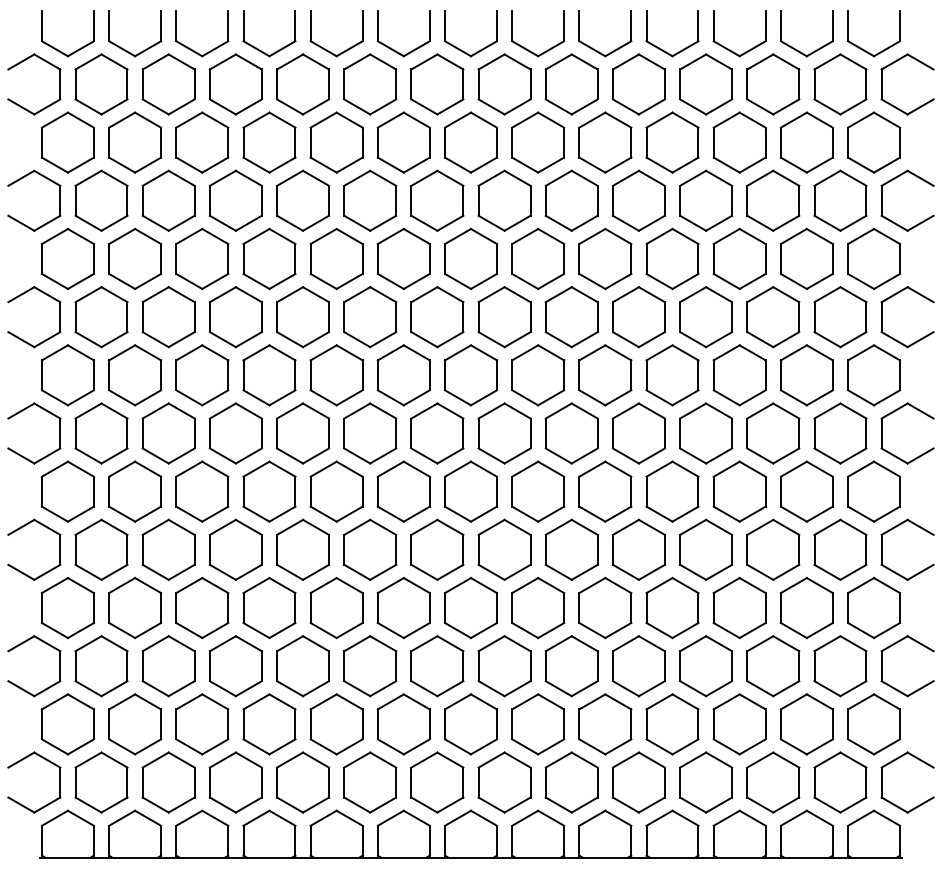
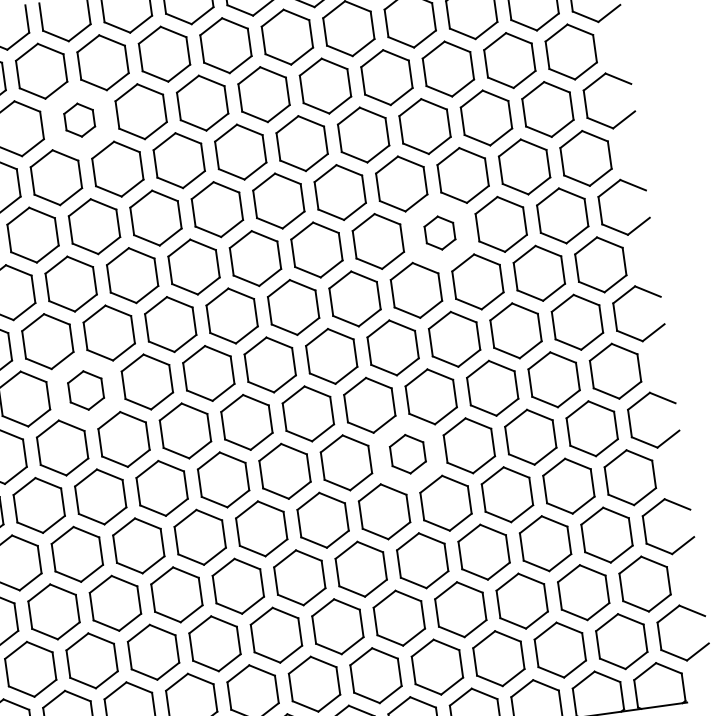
part: (336, 142) -> (79, 120), size x0.6
part: (706, 317) -> (440, 233), size x0.6
part: (303, 433) -> (86, 390), size x0.7
part: (638, 549) -> (407, 454), size x0.7

